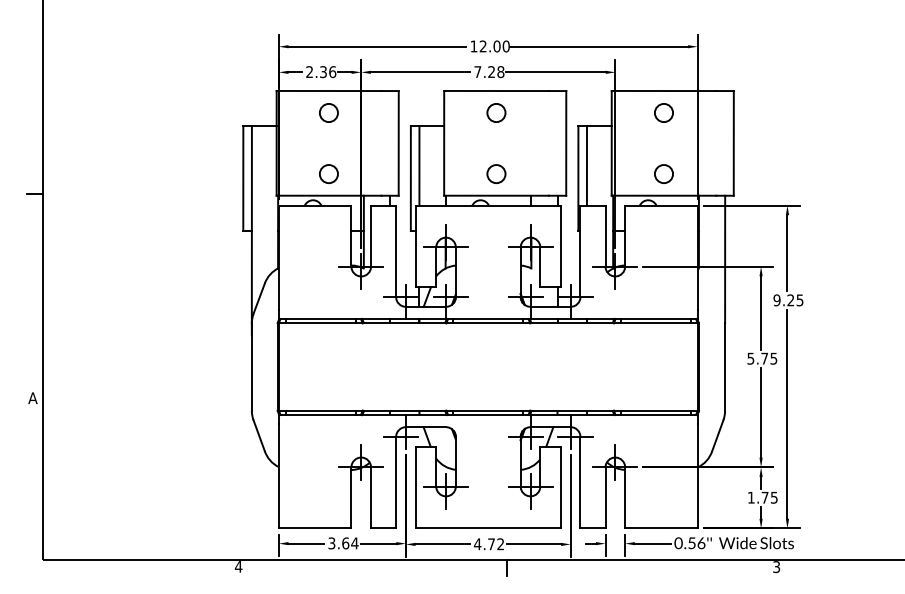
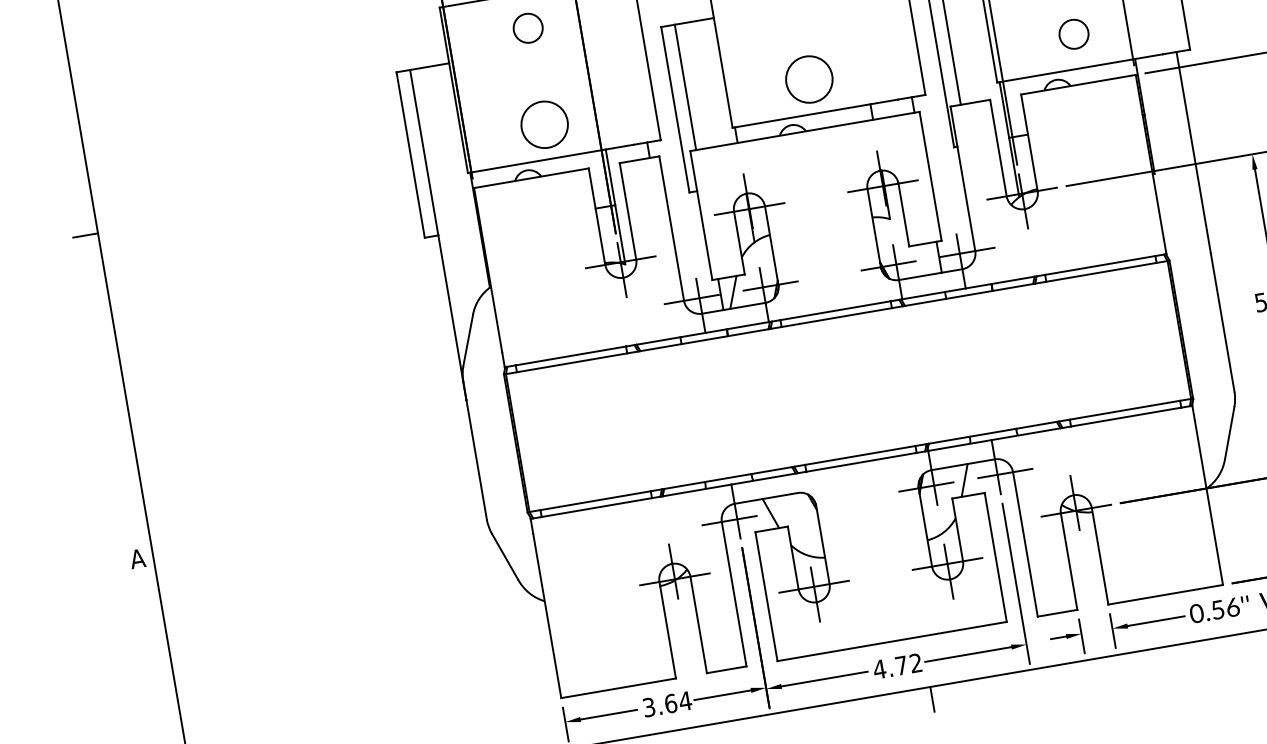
circle: (328, 174) -> (544, 125), size x1.6
circle: (496, 174) -> (809, 80), size x1.6

